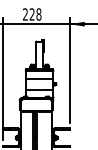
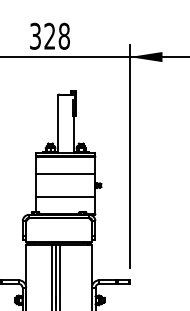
text: (25, 14) -> (35, 36), 228 -> 328

